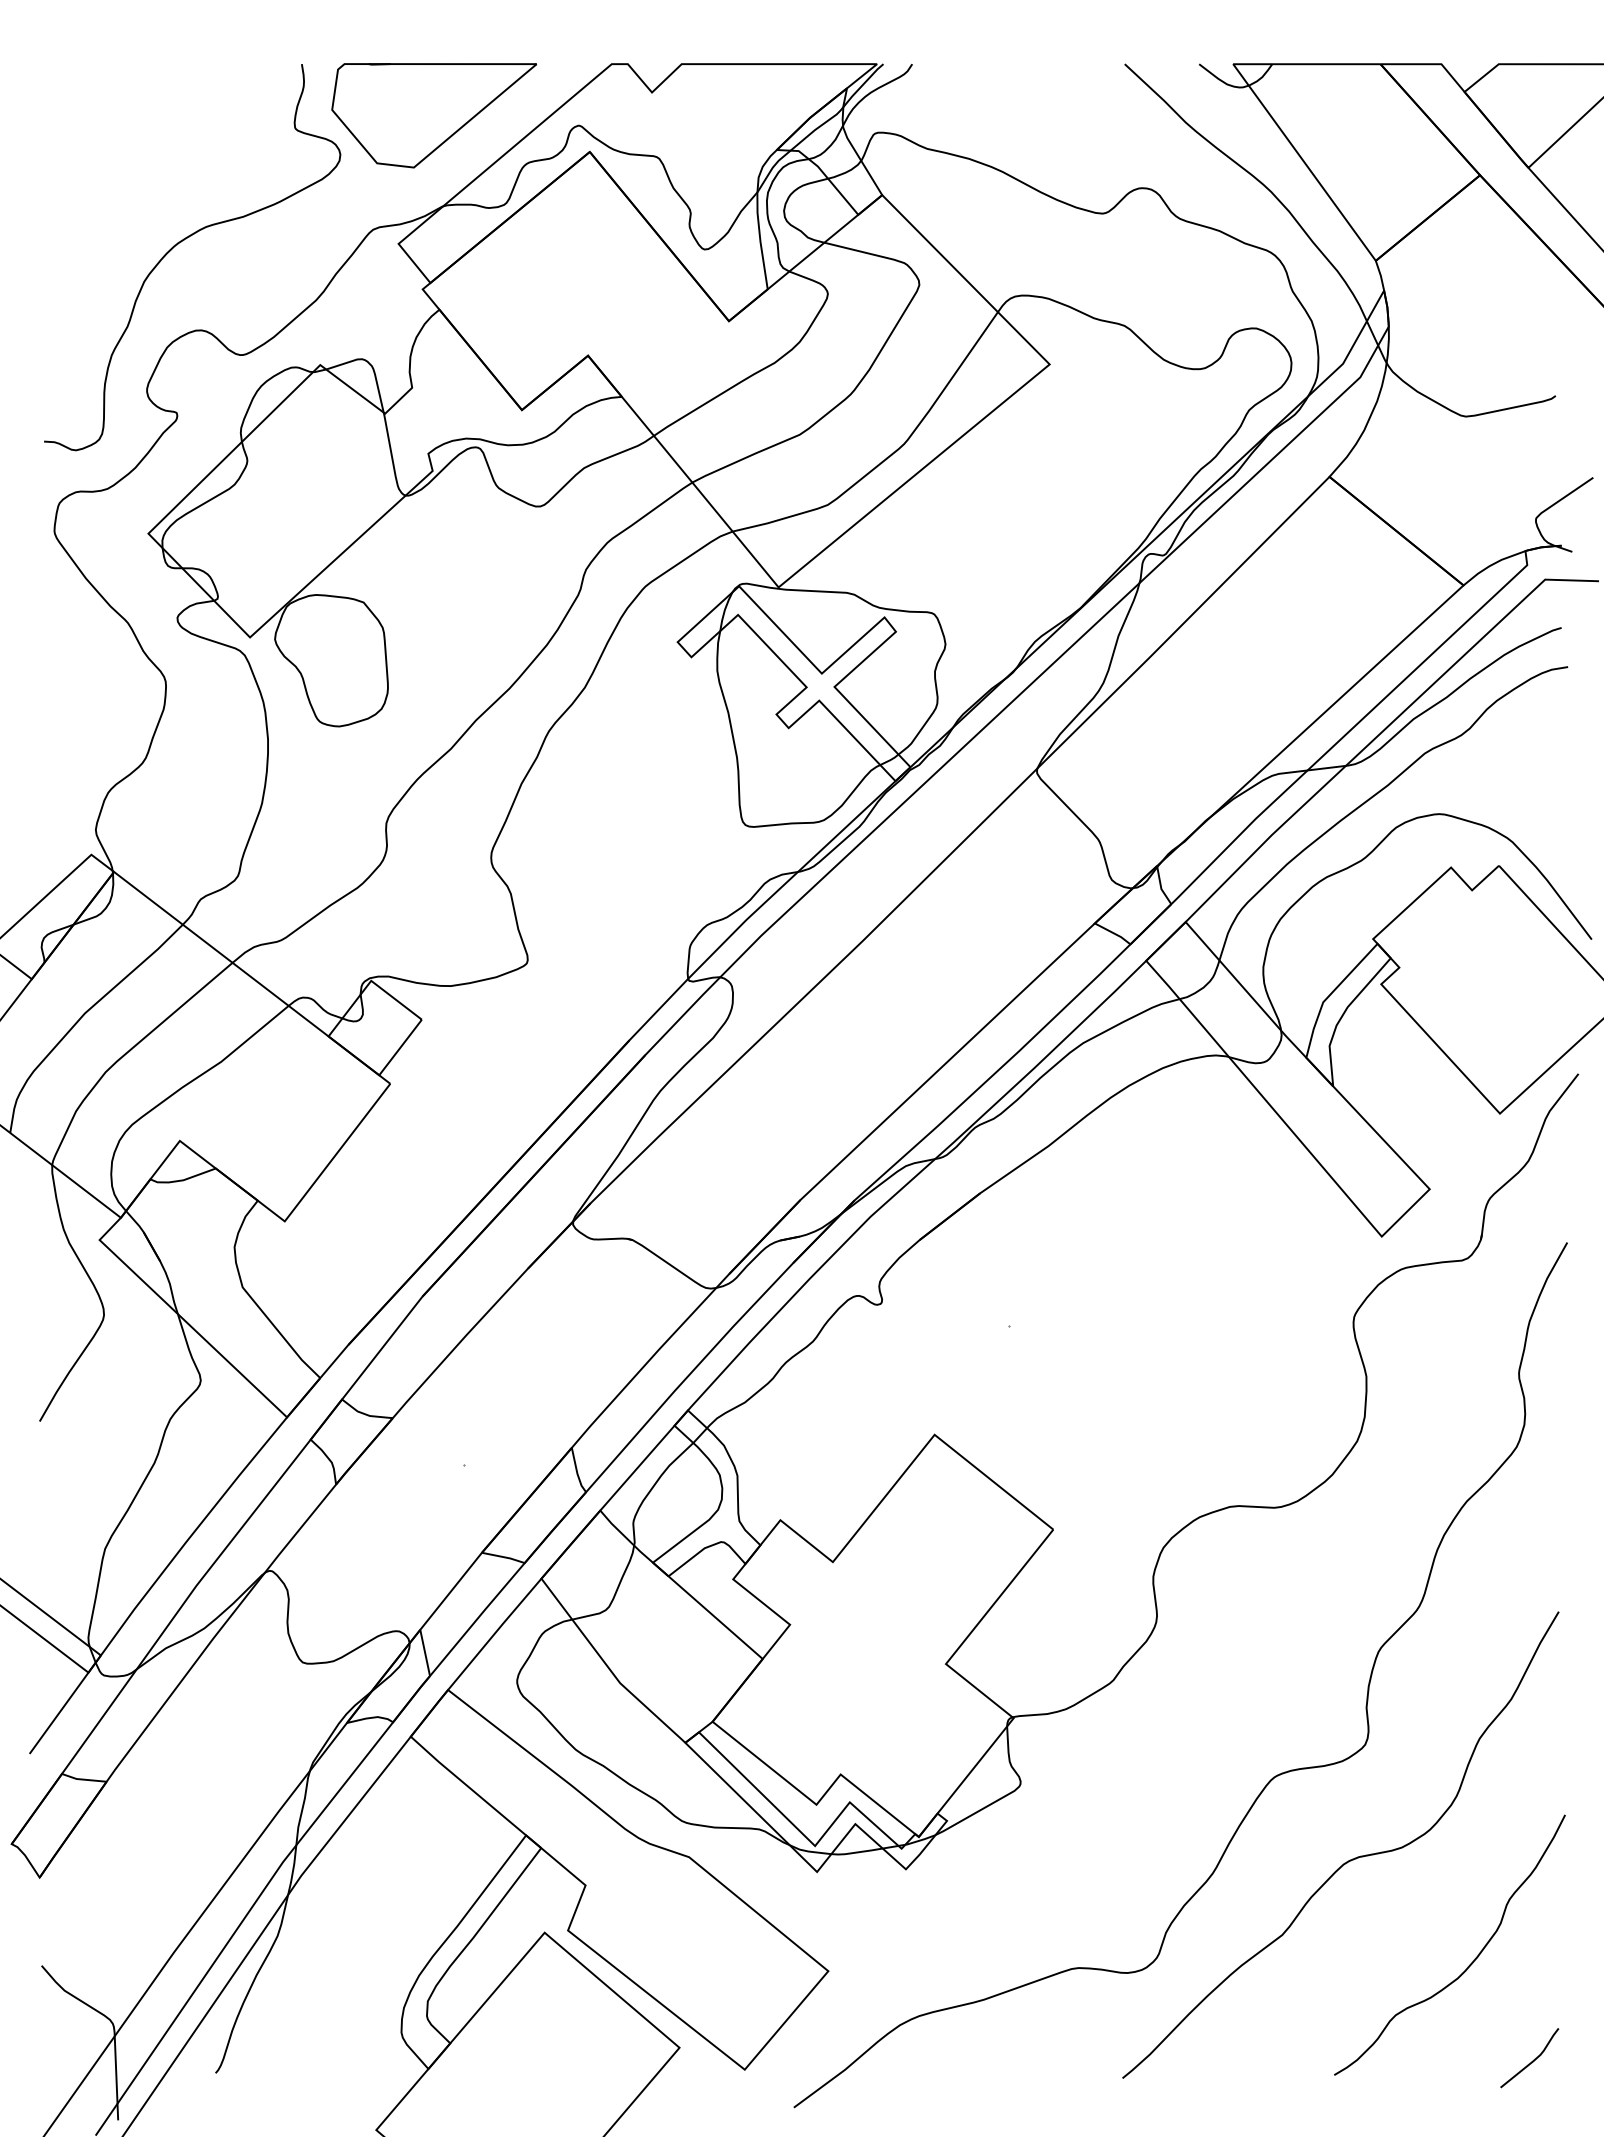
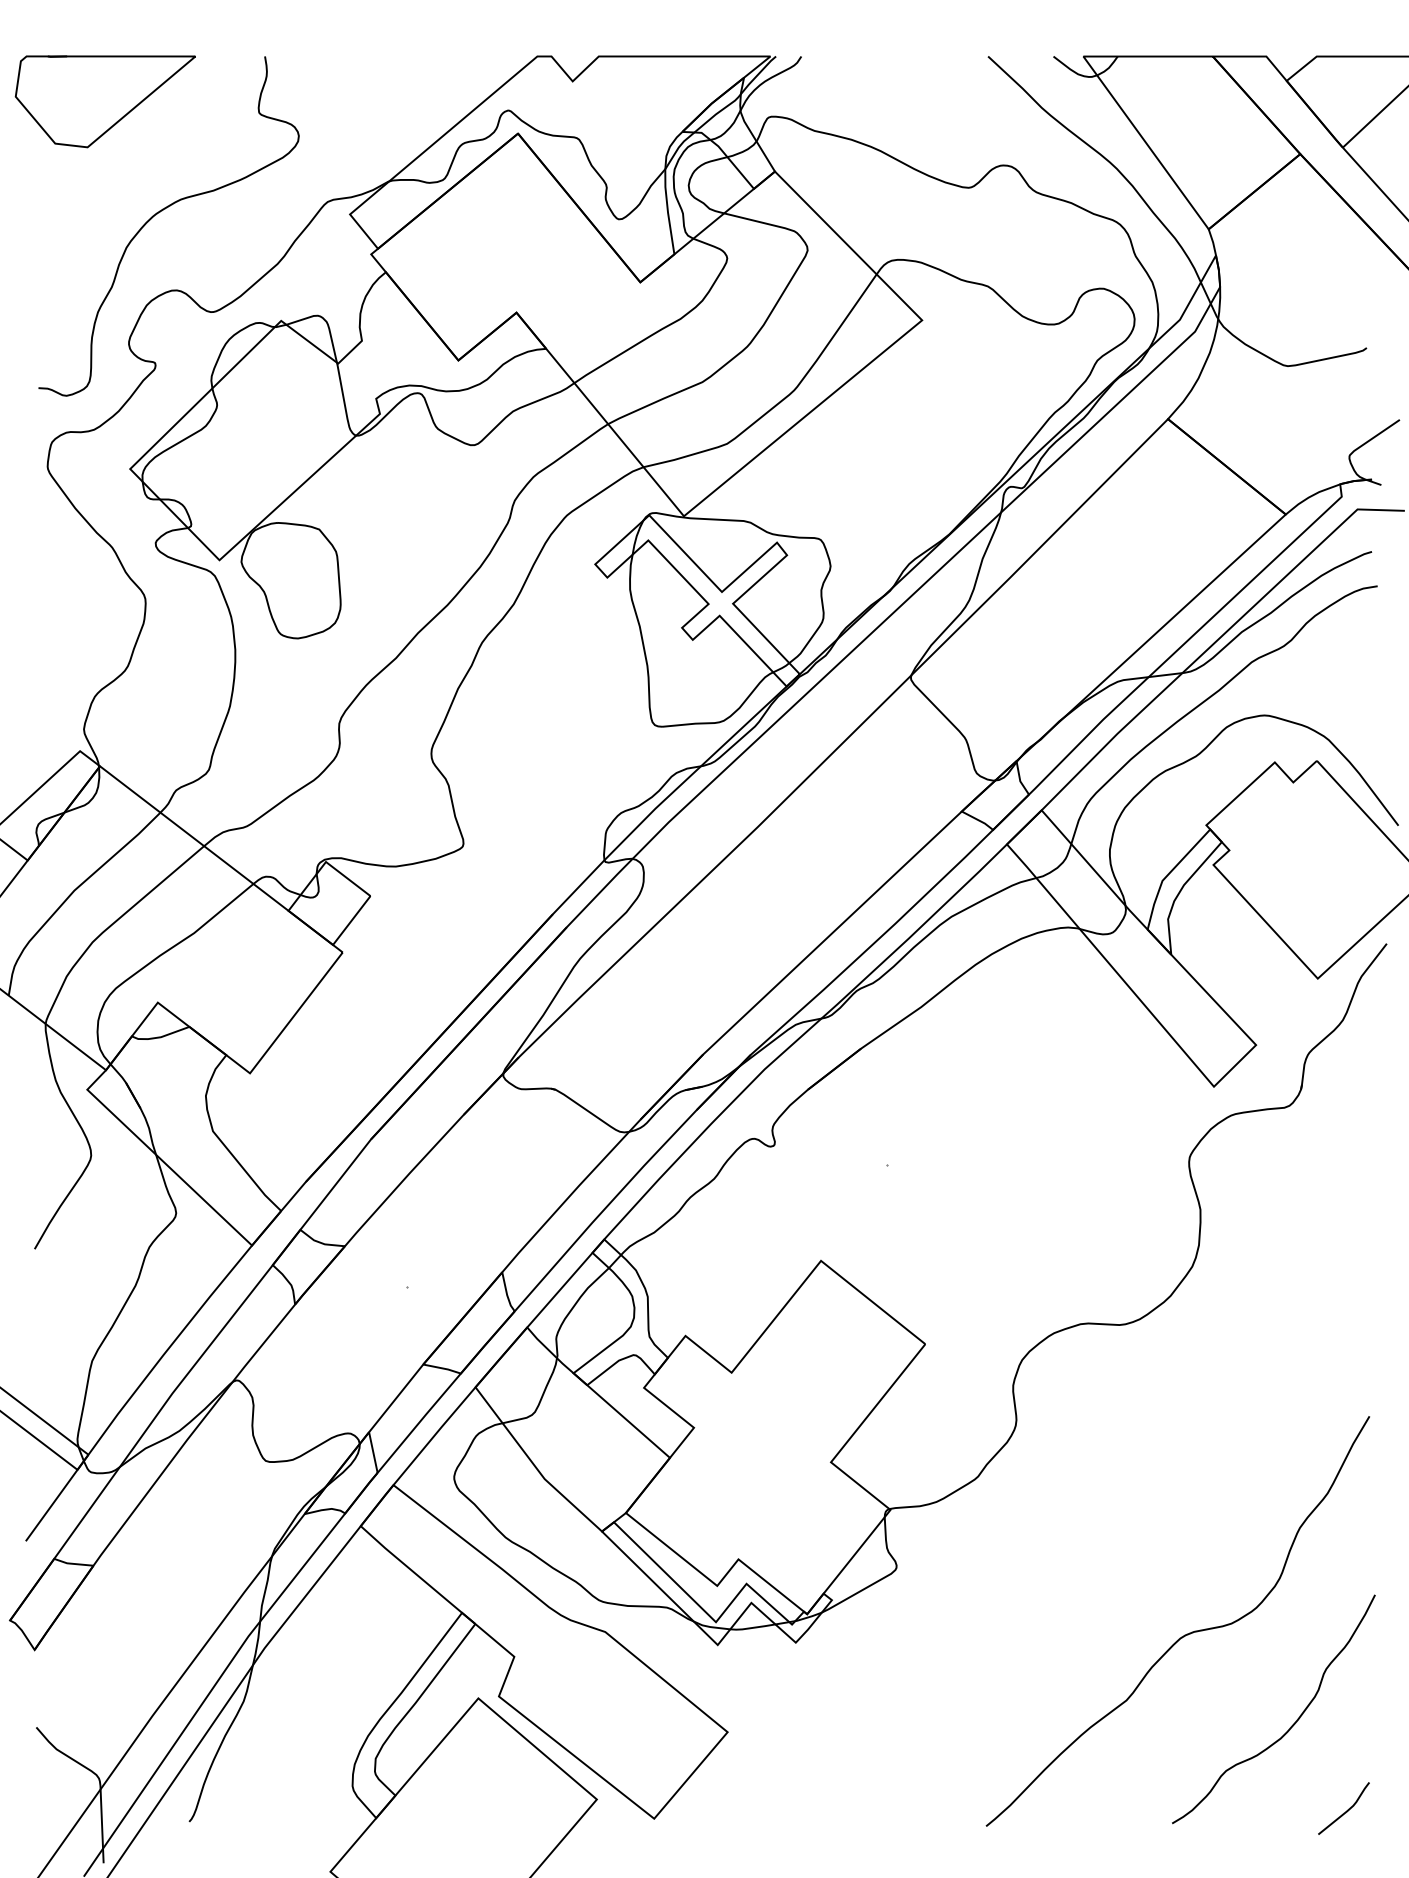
part: (433, 115) -> (104, 101), moved
curve: (1273, 1776) -> (1118, 1561), removed

